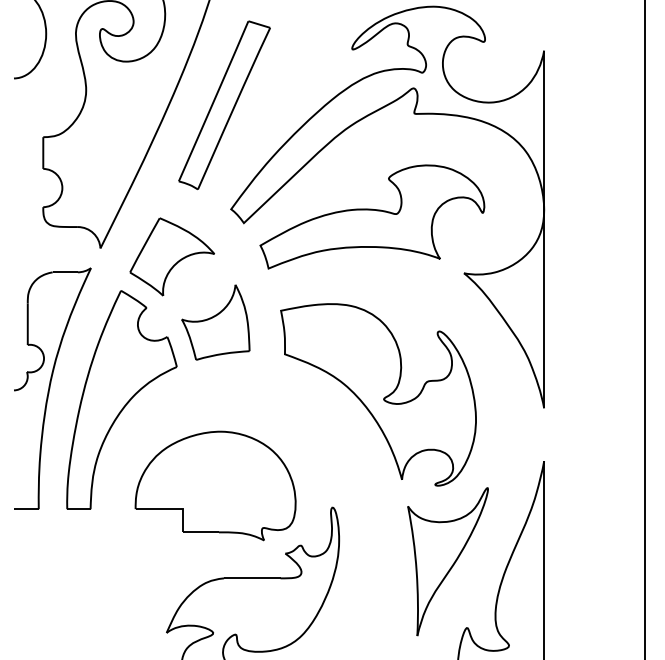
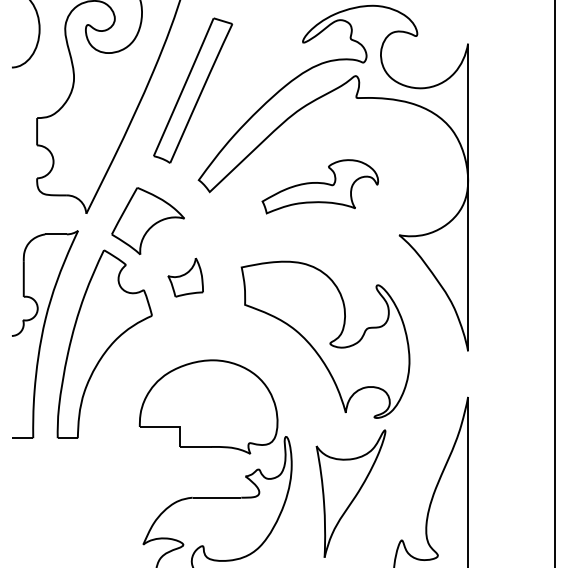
part: (372, 216) -> (320, 186), size x0.6
part: (215, 322) -> (185, 277), size x0.6
part: (215, 485) -> (208, 406), moved
part: (447, 561) -> (350, 493), moved

